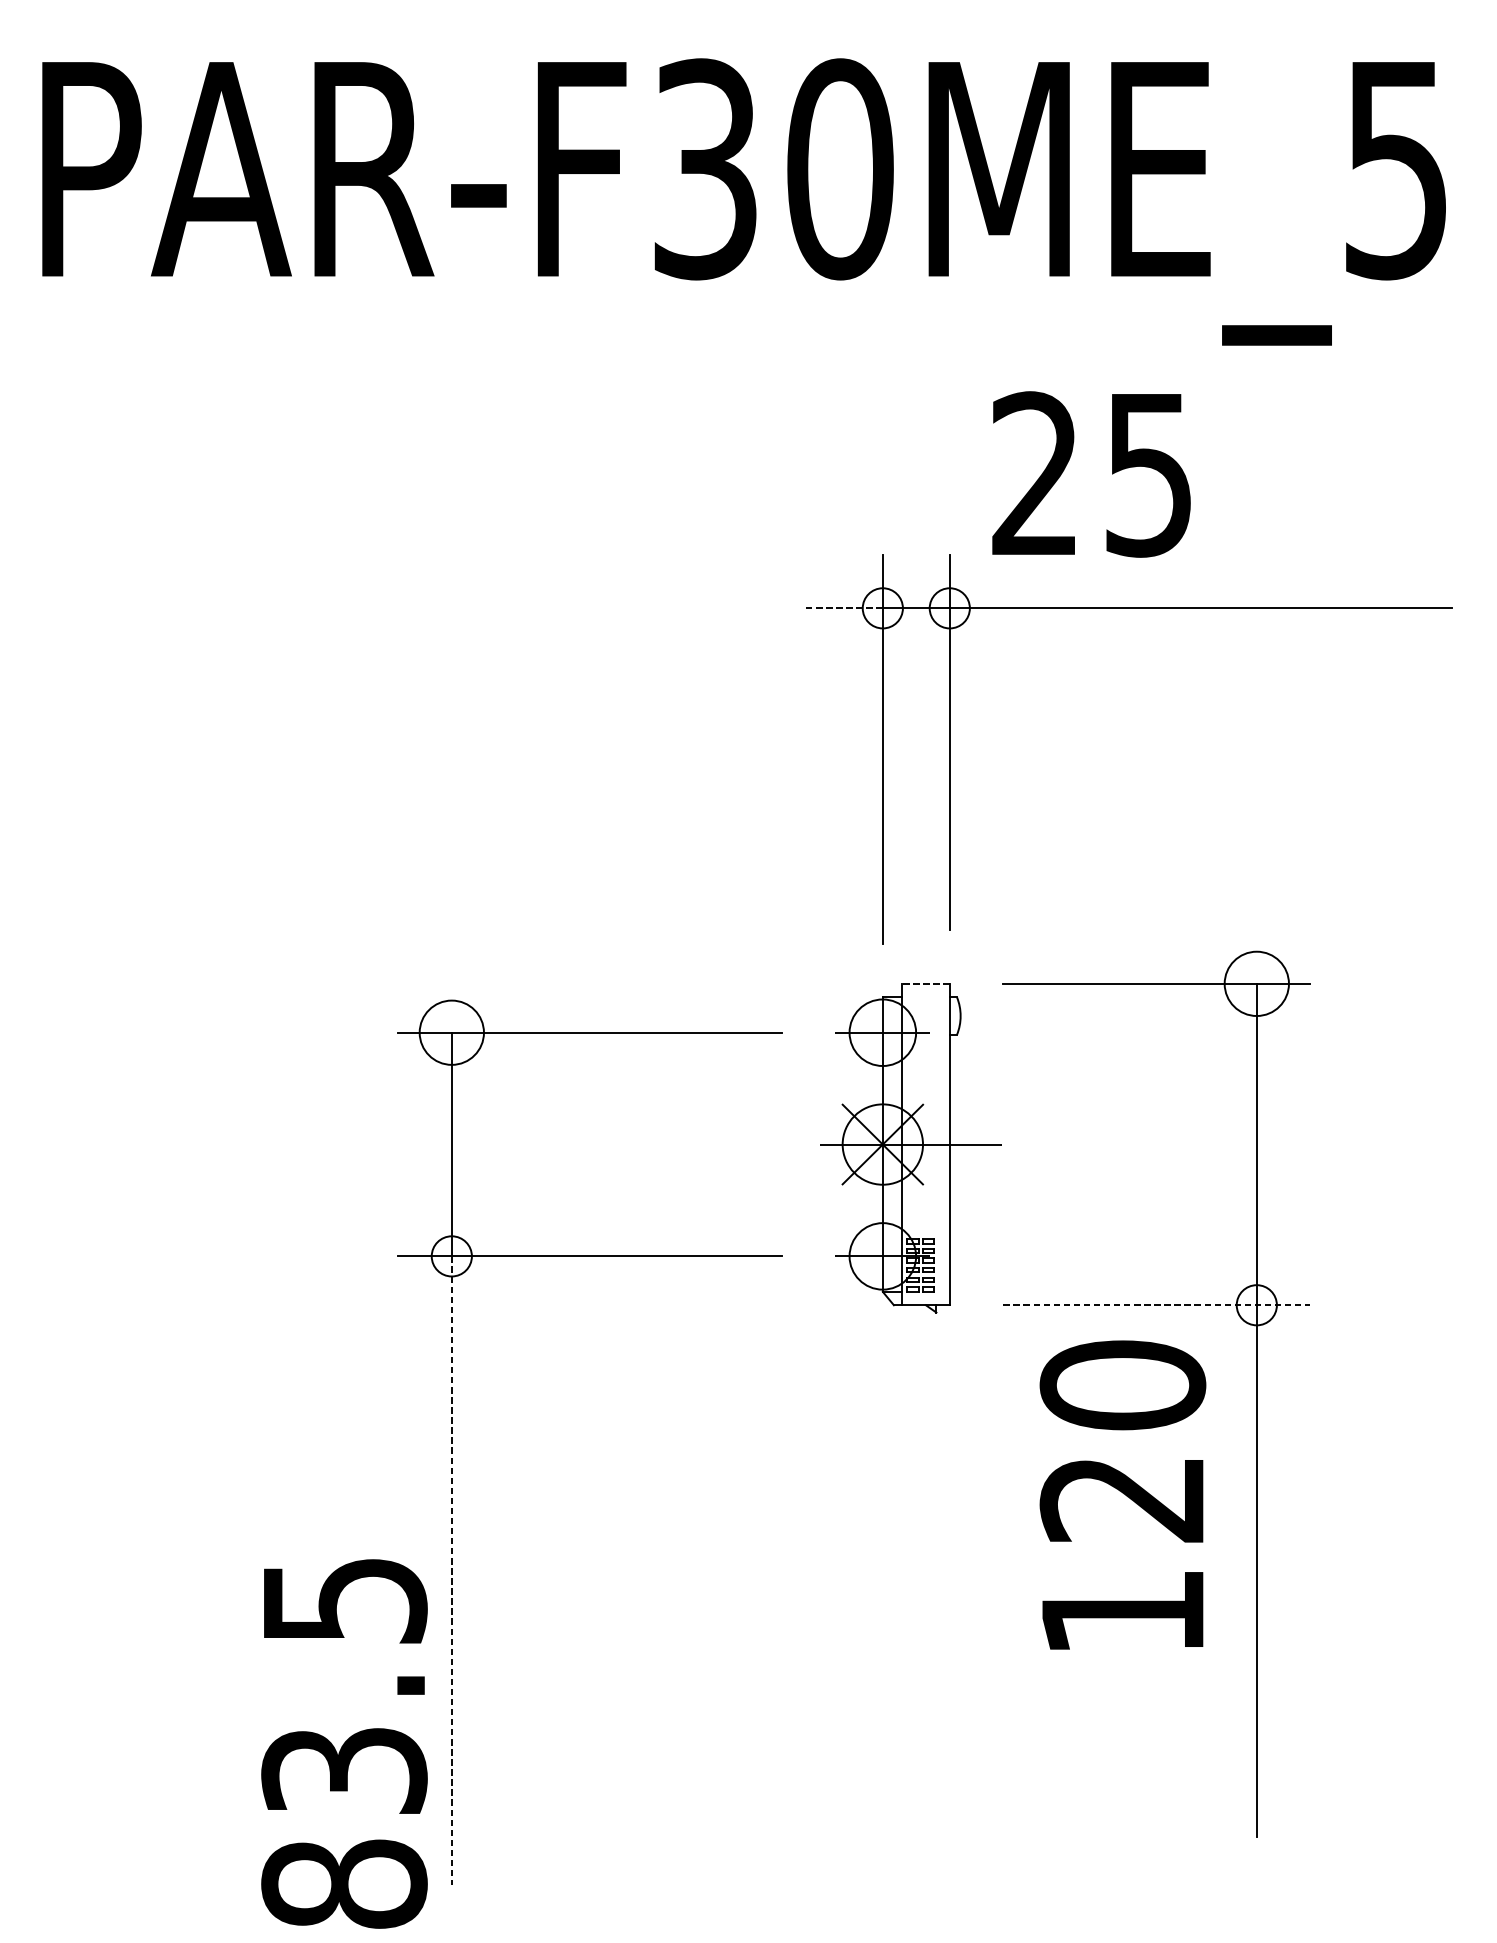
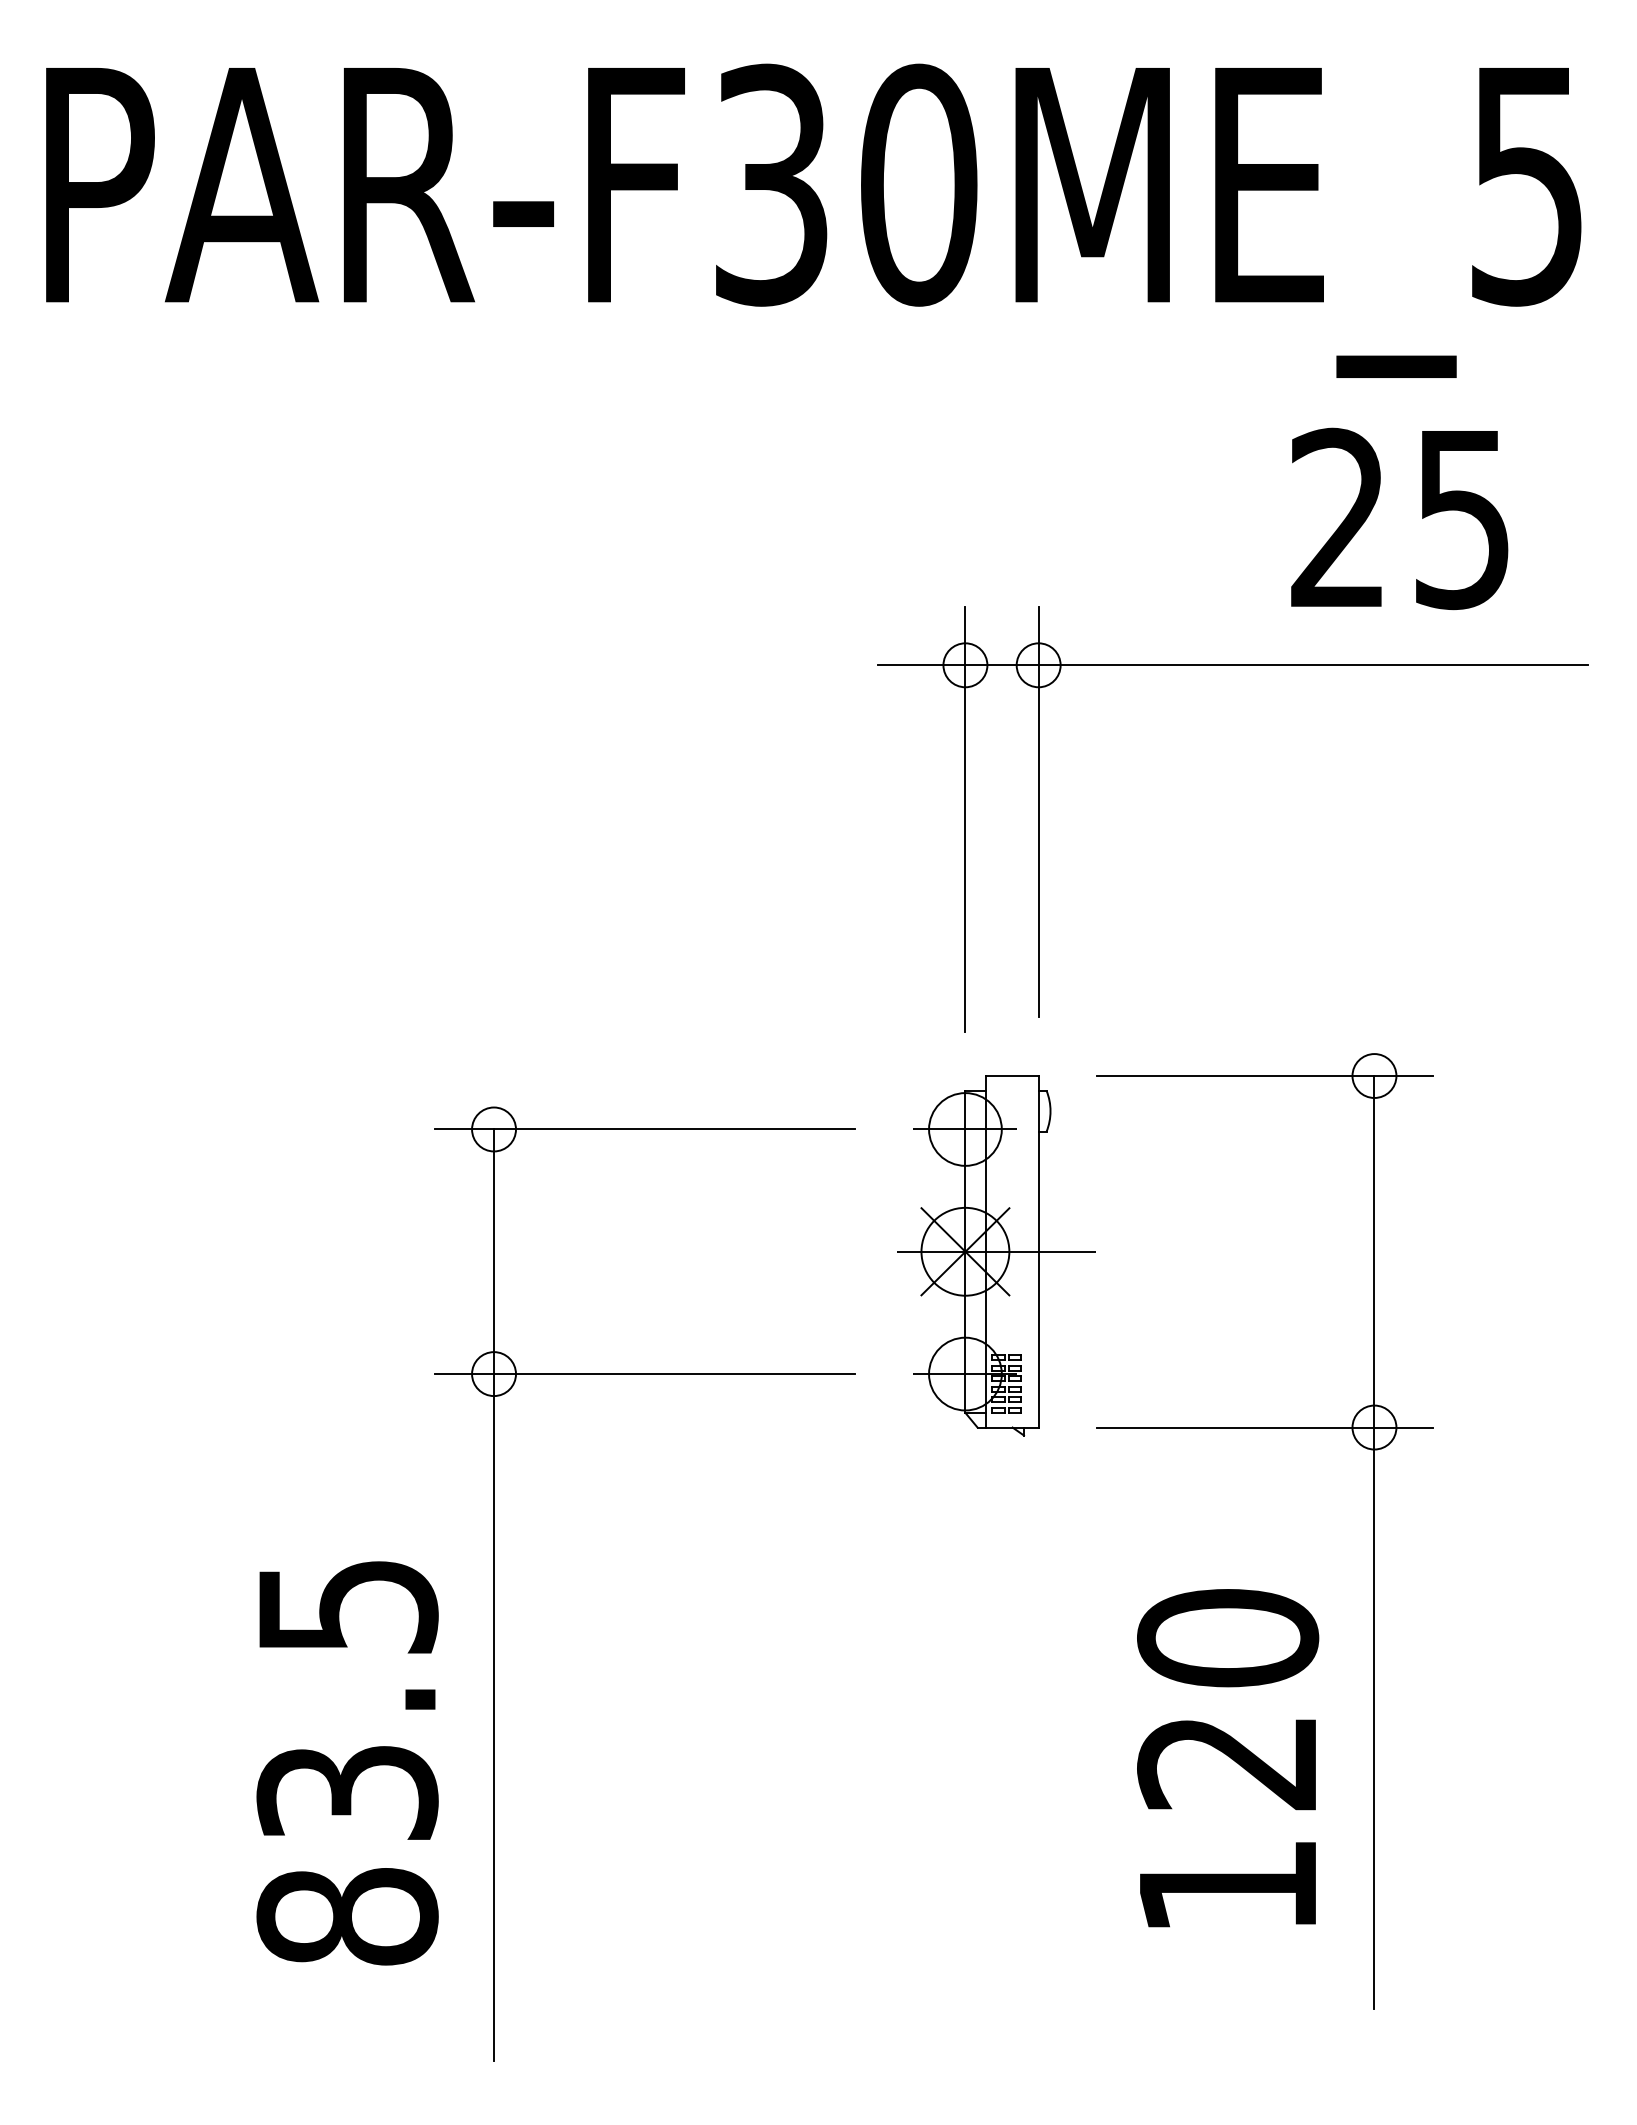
text: (1091, 474) -> (1399, 518), moved
line: (842, 608) -> (921, 665), dashed -> solid
circle: (1256, 983) -> (1374, 1075), size x0.62
line: (924, 984) -> (1011, 1076), dashed -> solid
circle: (452, 1032) -> (494, 1129), size x0.62
line: (1157, 1305) -> (1265, 1427), dashed -> solid
text: (1123, 1495) -> (1228, 1758), moved
line: (452, 1570) -> (494, 1717), dashed -> solid
text: (344, 1744) -> (347, 1763), moved

